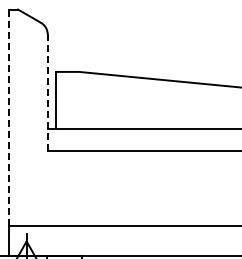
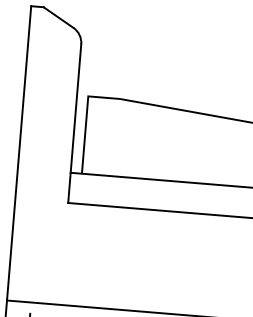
line: (47, 93) -> (74, 124), dashed -> solid
line: (8, 117) -> (18, 153), dashed -> solid

